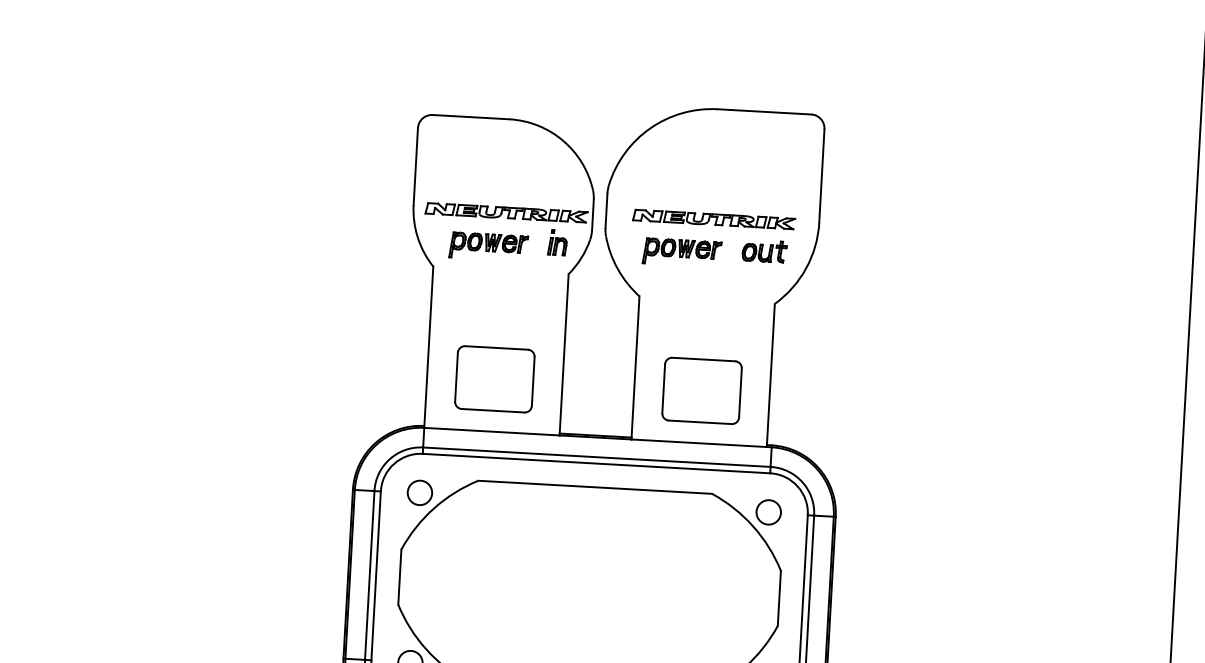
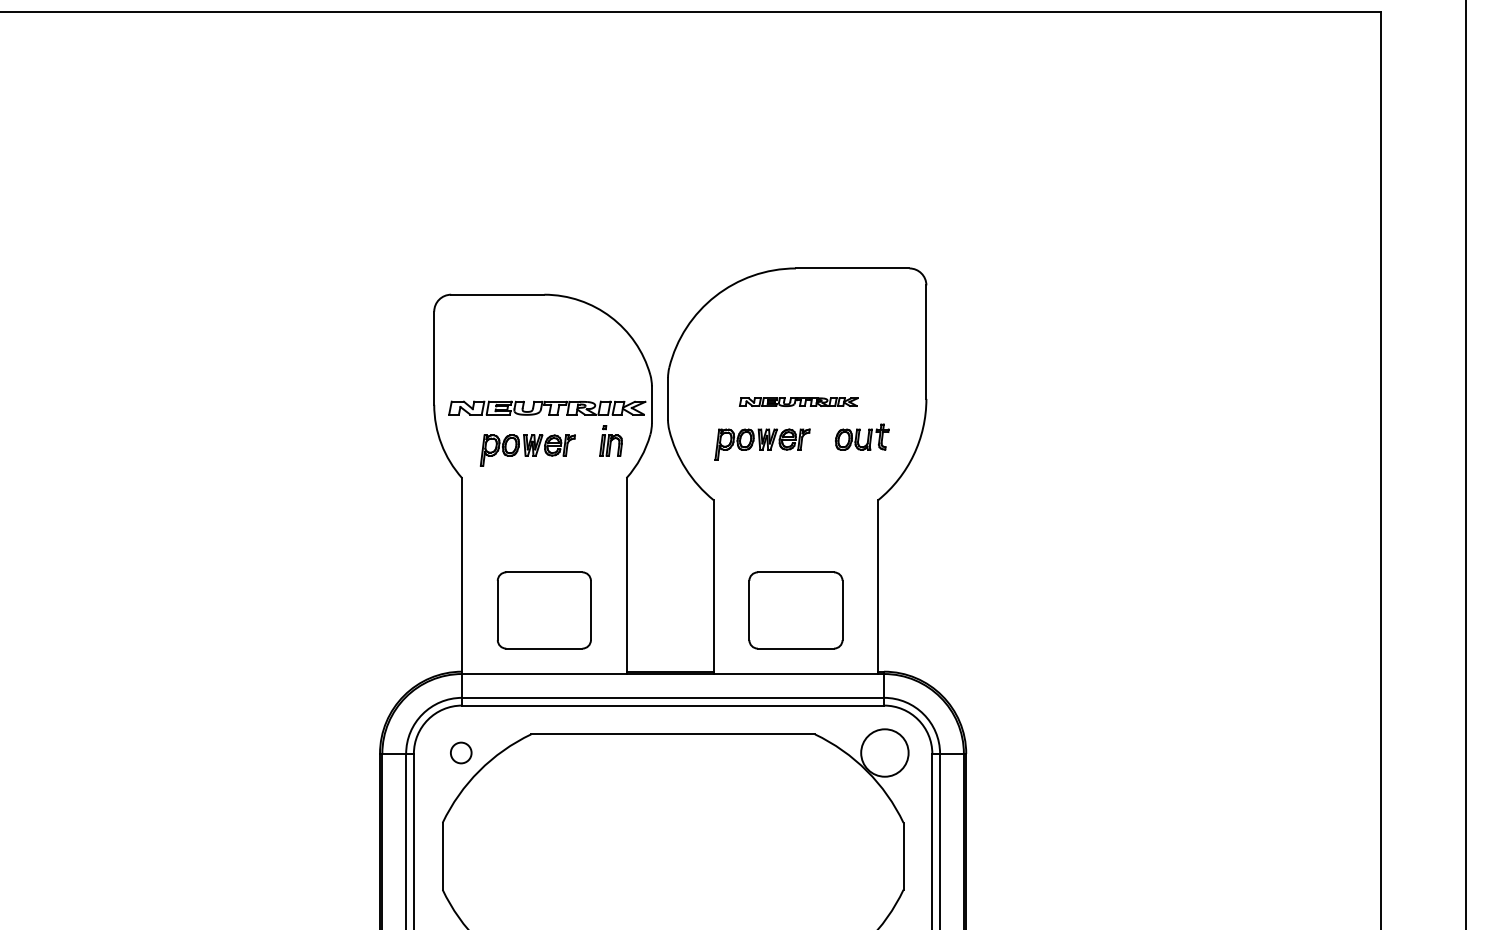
part: (713, 218) -> (798, 401), size x0.6
circle: (419, 492) -> (460, 752), size x0.7
circle: (768, 511) -> (884, 752), size x1.6

